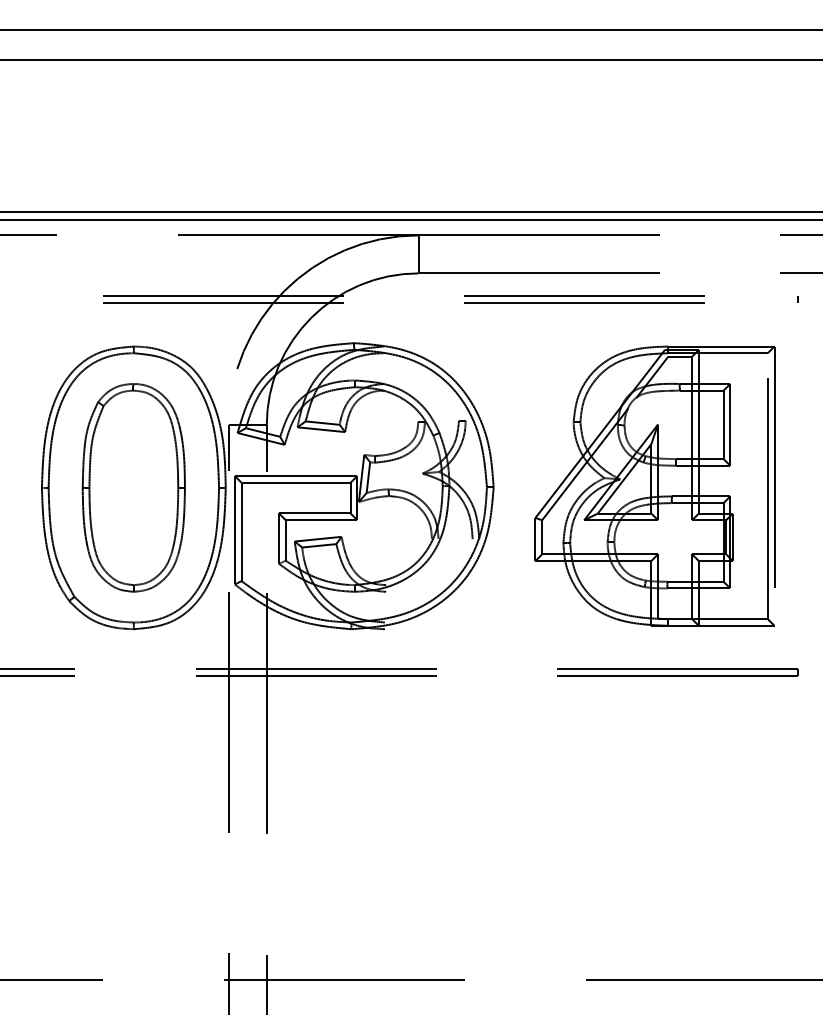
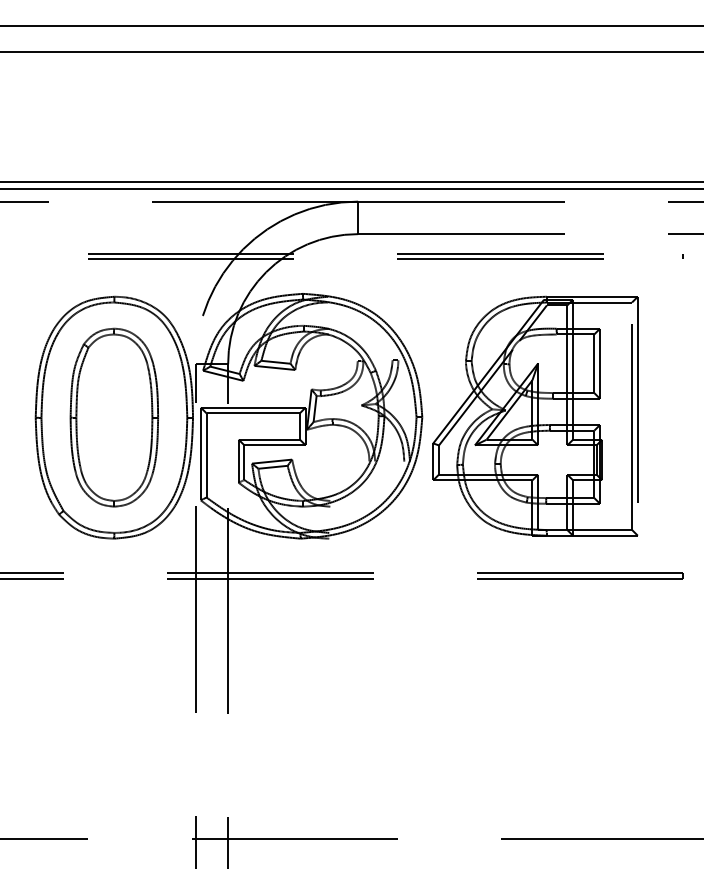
part: (654, 485) -> (535, 415), moved

